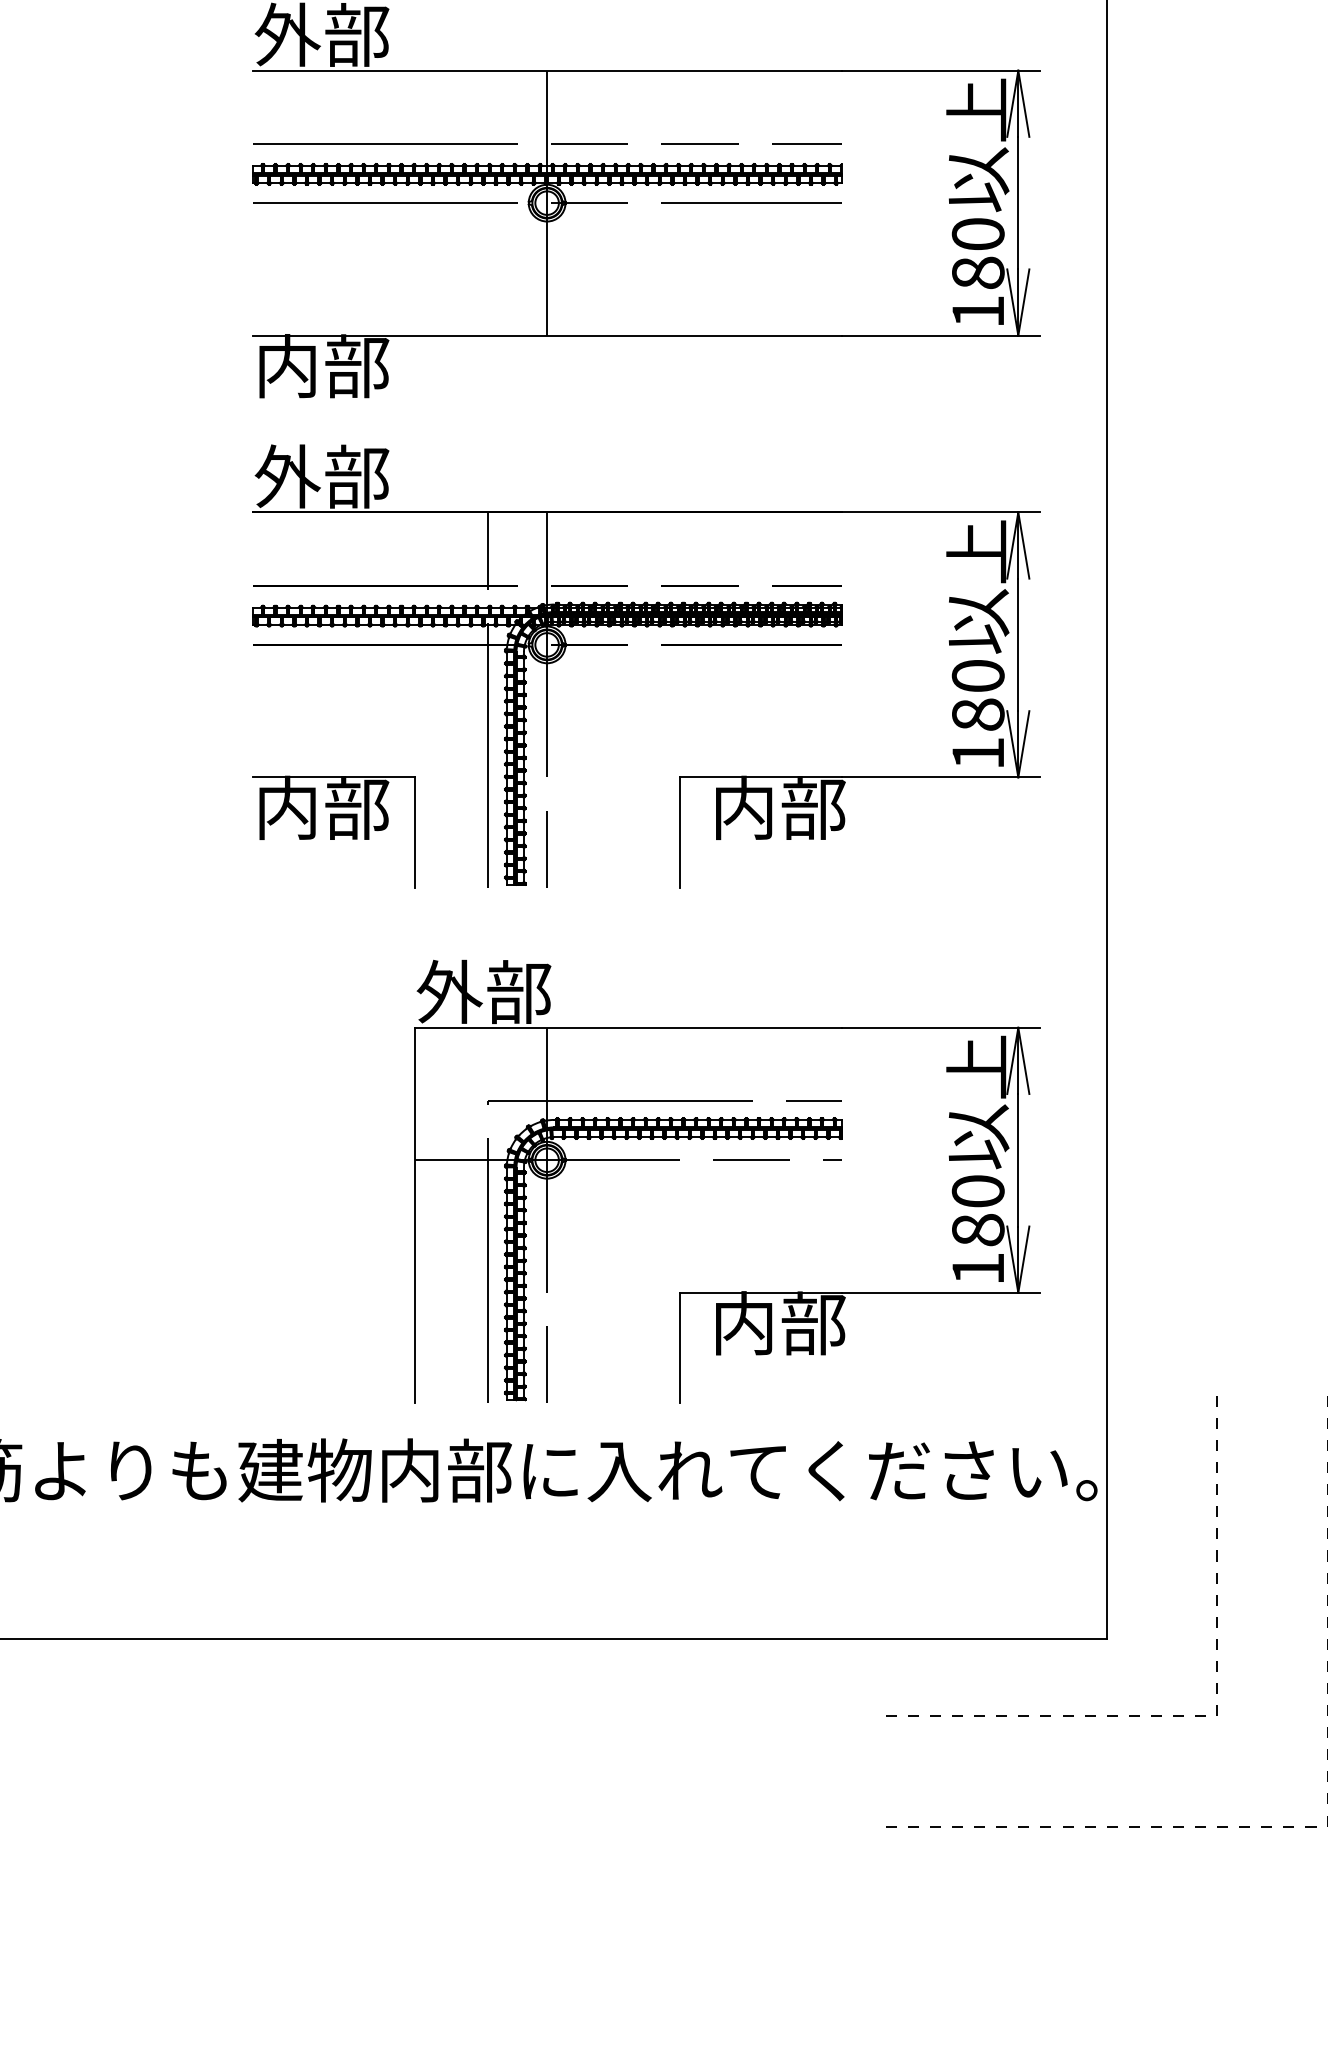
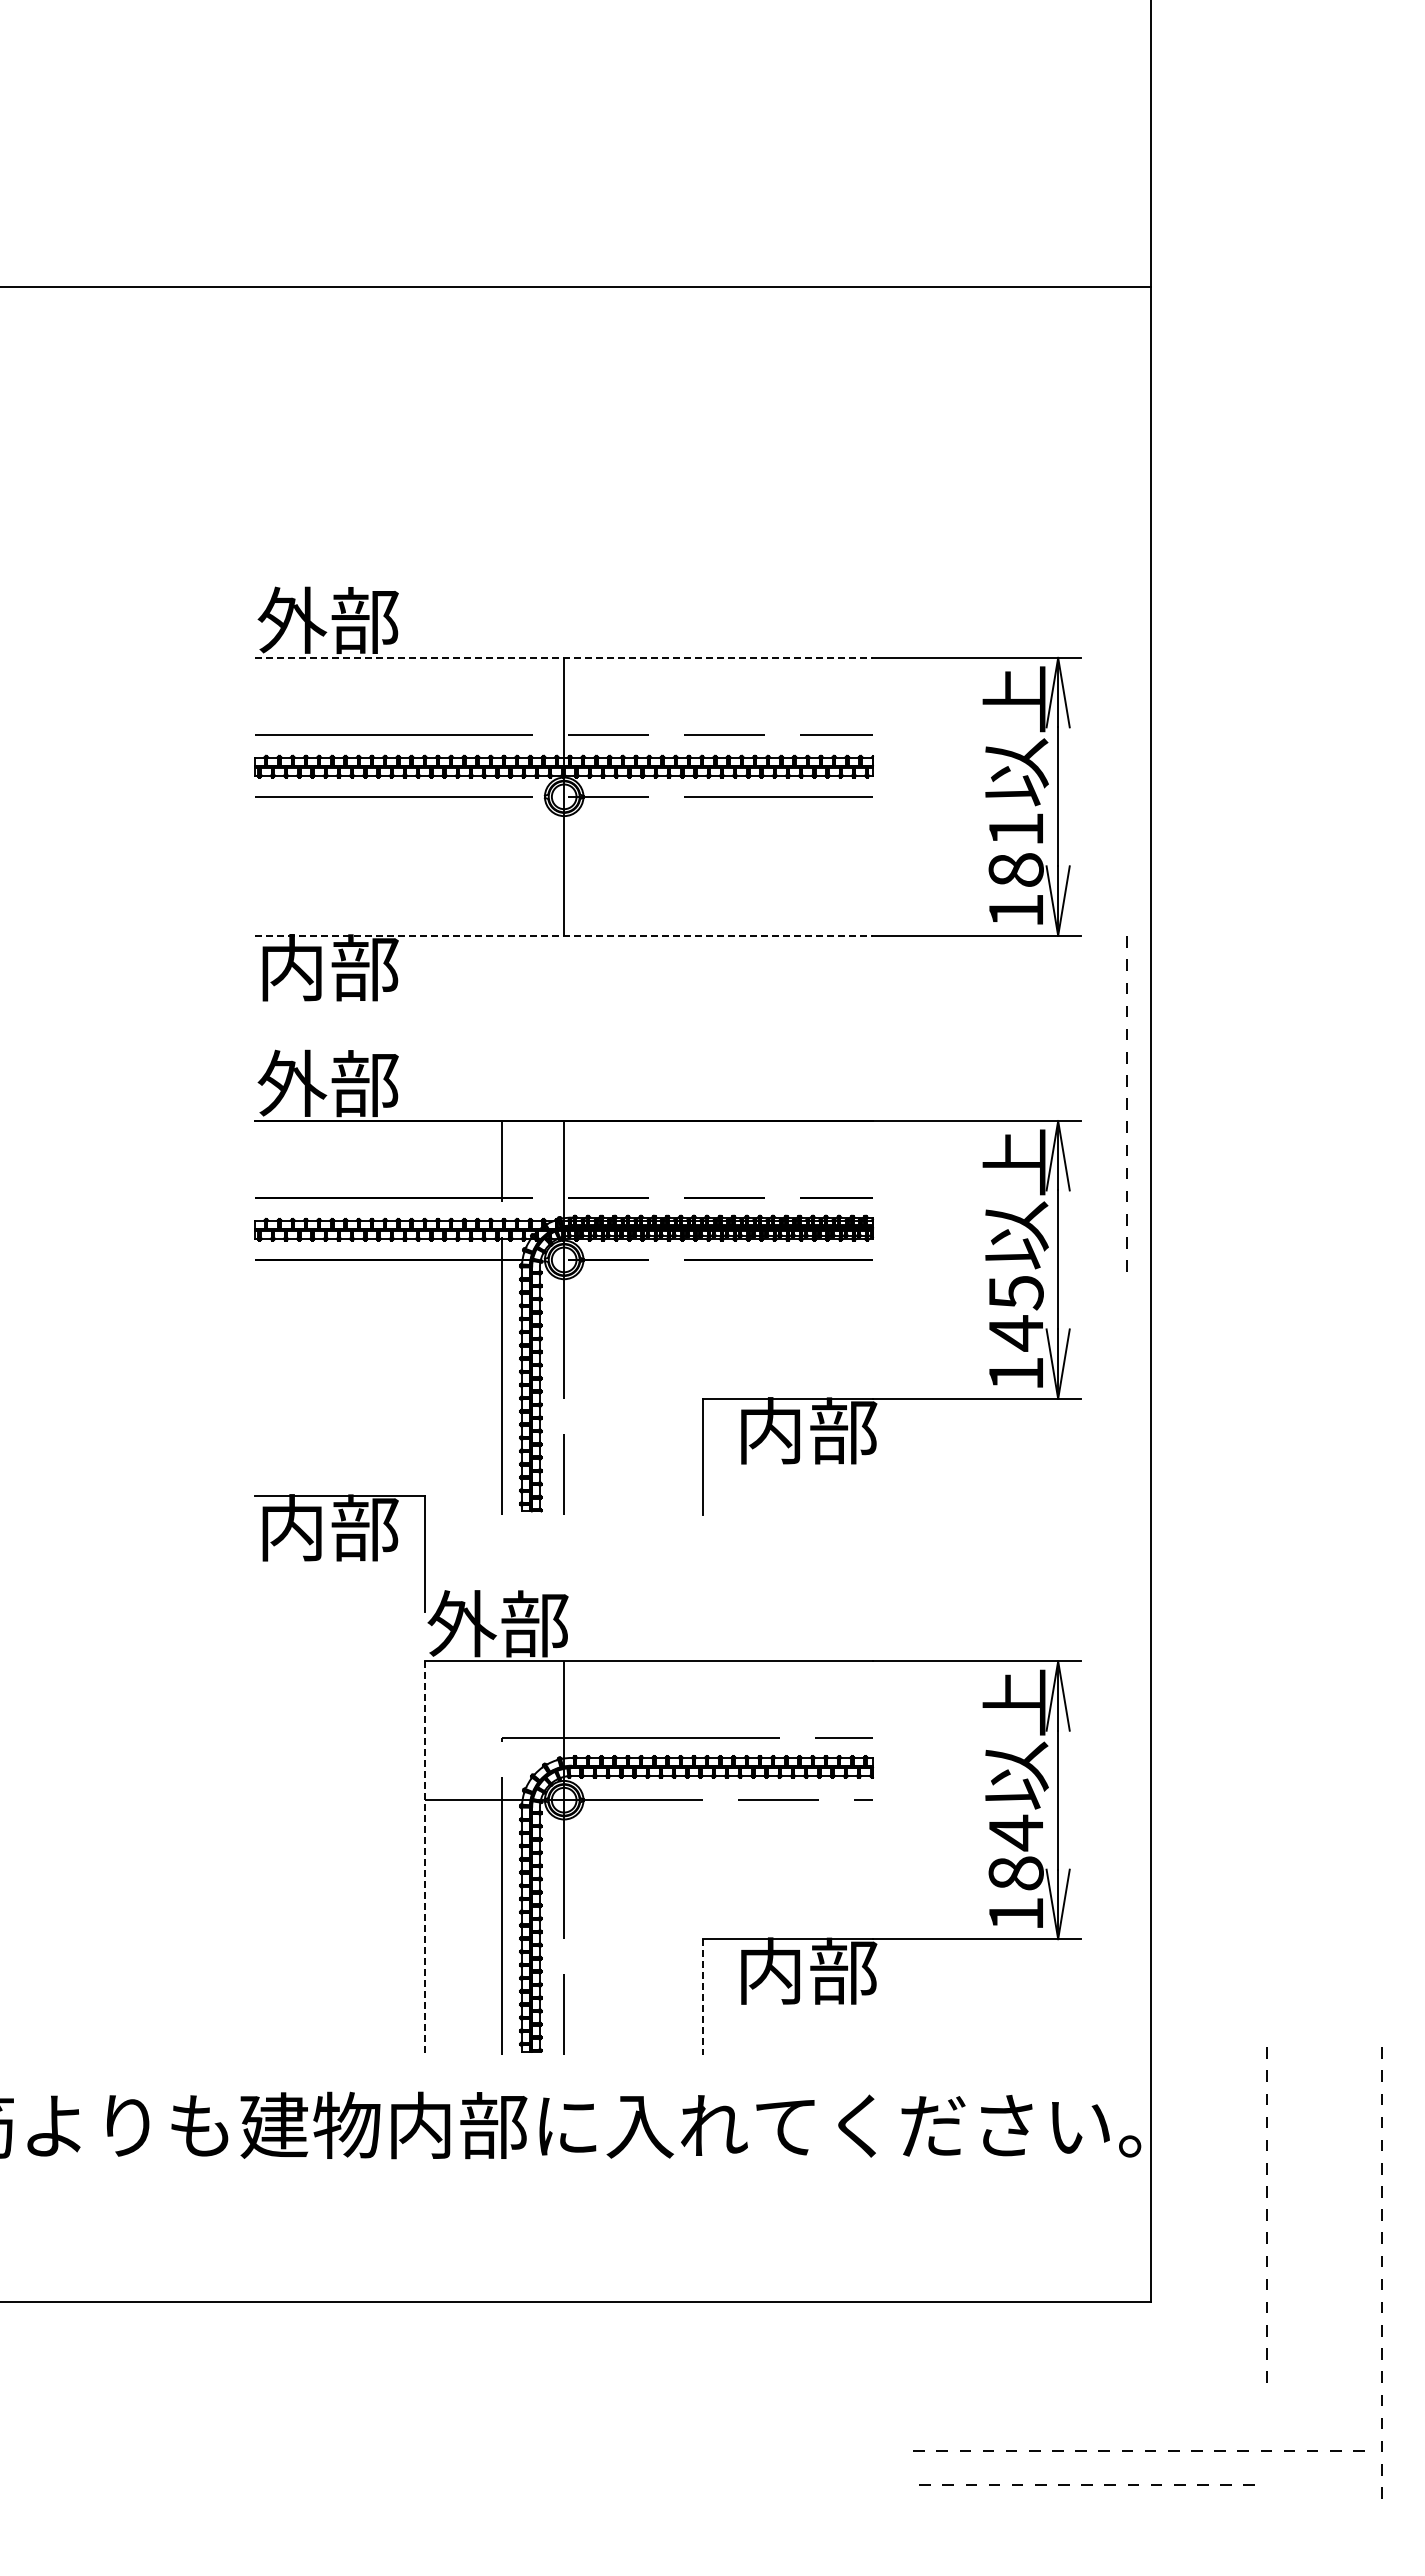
line: (547, 70) -> (564, 657), solid -> dashed
text: (977, 233) -> (1015, 828), 180 -> 181
line: (547, 335) -> (564, 935), solid -> dashed
line: (1083, 495) -> (1126, 1103), added
text: (977, 695) -> (1015, 1313), 180 -> 145
part: (332, 832) -> (339, 1553), moved
text: (977, 1191) -> (1015, 1832), 180 -> 184
line: (414, 1215) -> (425, 1858), solid -> dashed
line: (679, 1348) -> (703, 1997), solid -> dashed
line: (1045, 1715) -> (1086, 2484), moved
line: (1094, 1826) -> (1132, 2450), moved

